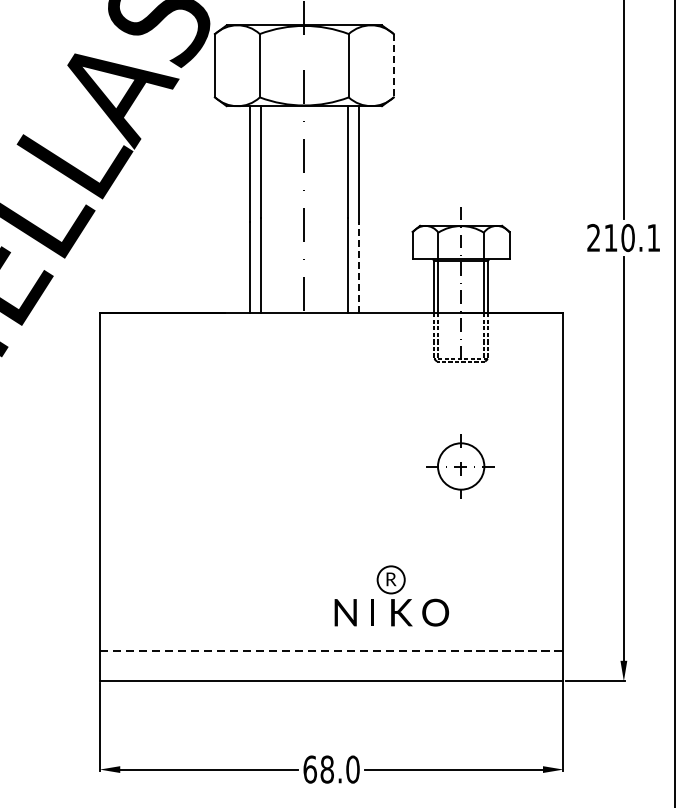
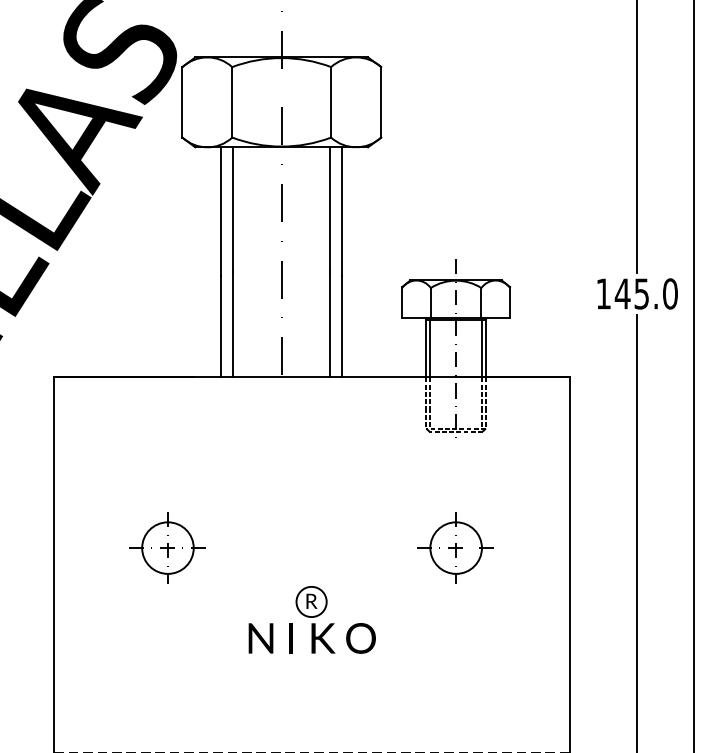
line: (393, 65) -> (380, 102), dashed -> solid
text: (623, 238) -> (636, 294), 210.1 -> 145.0
line: (358, 267) -> (341, 326), dashed -> solid
part: (201, 466) -> (167, 548), added
part: (391, 595) -> (311, 619), moved

